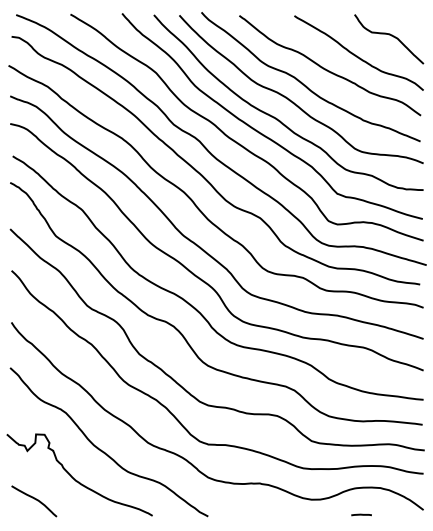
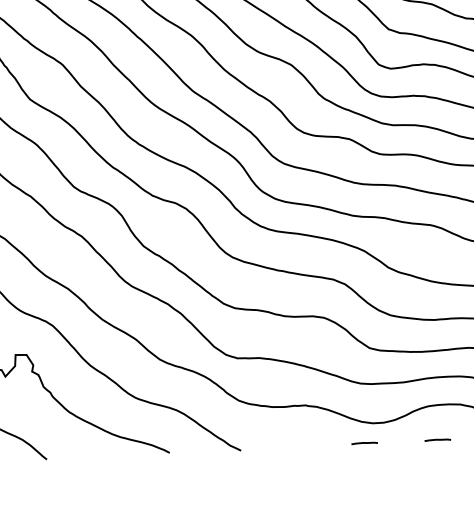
line: (304, 514) -> (364, 442), added

